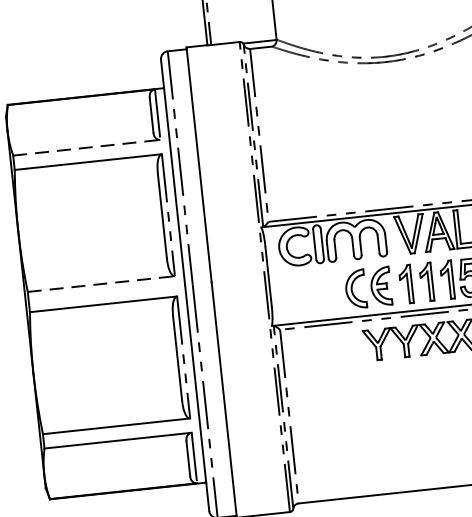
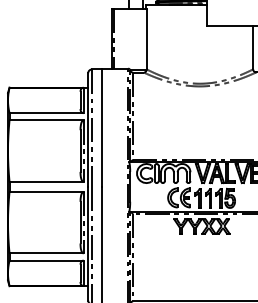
line: (88, 148) -> (47, 113), dashed -> solid
line: (103, 283) -> (47, 181), dashed -> solid

